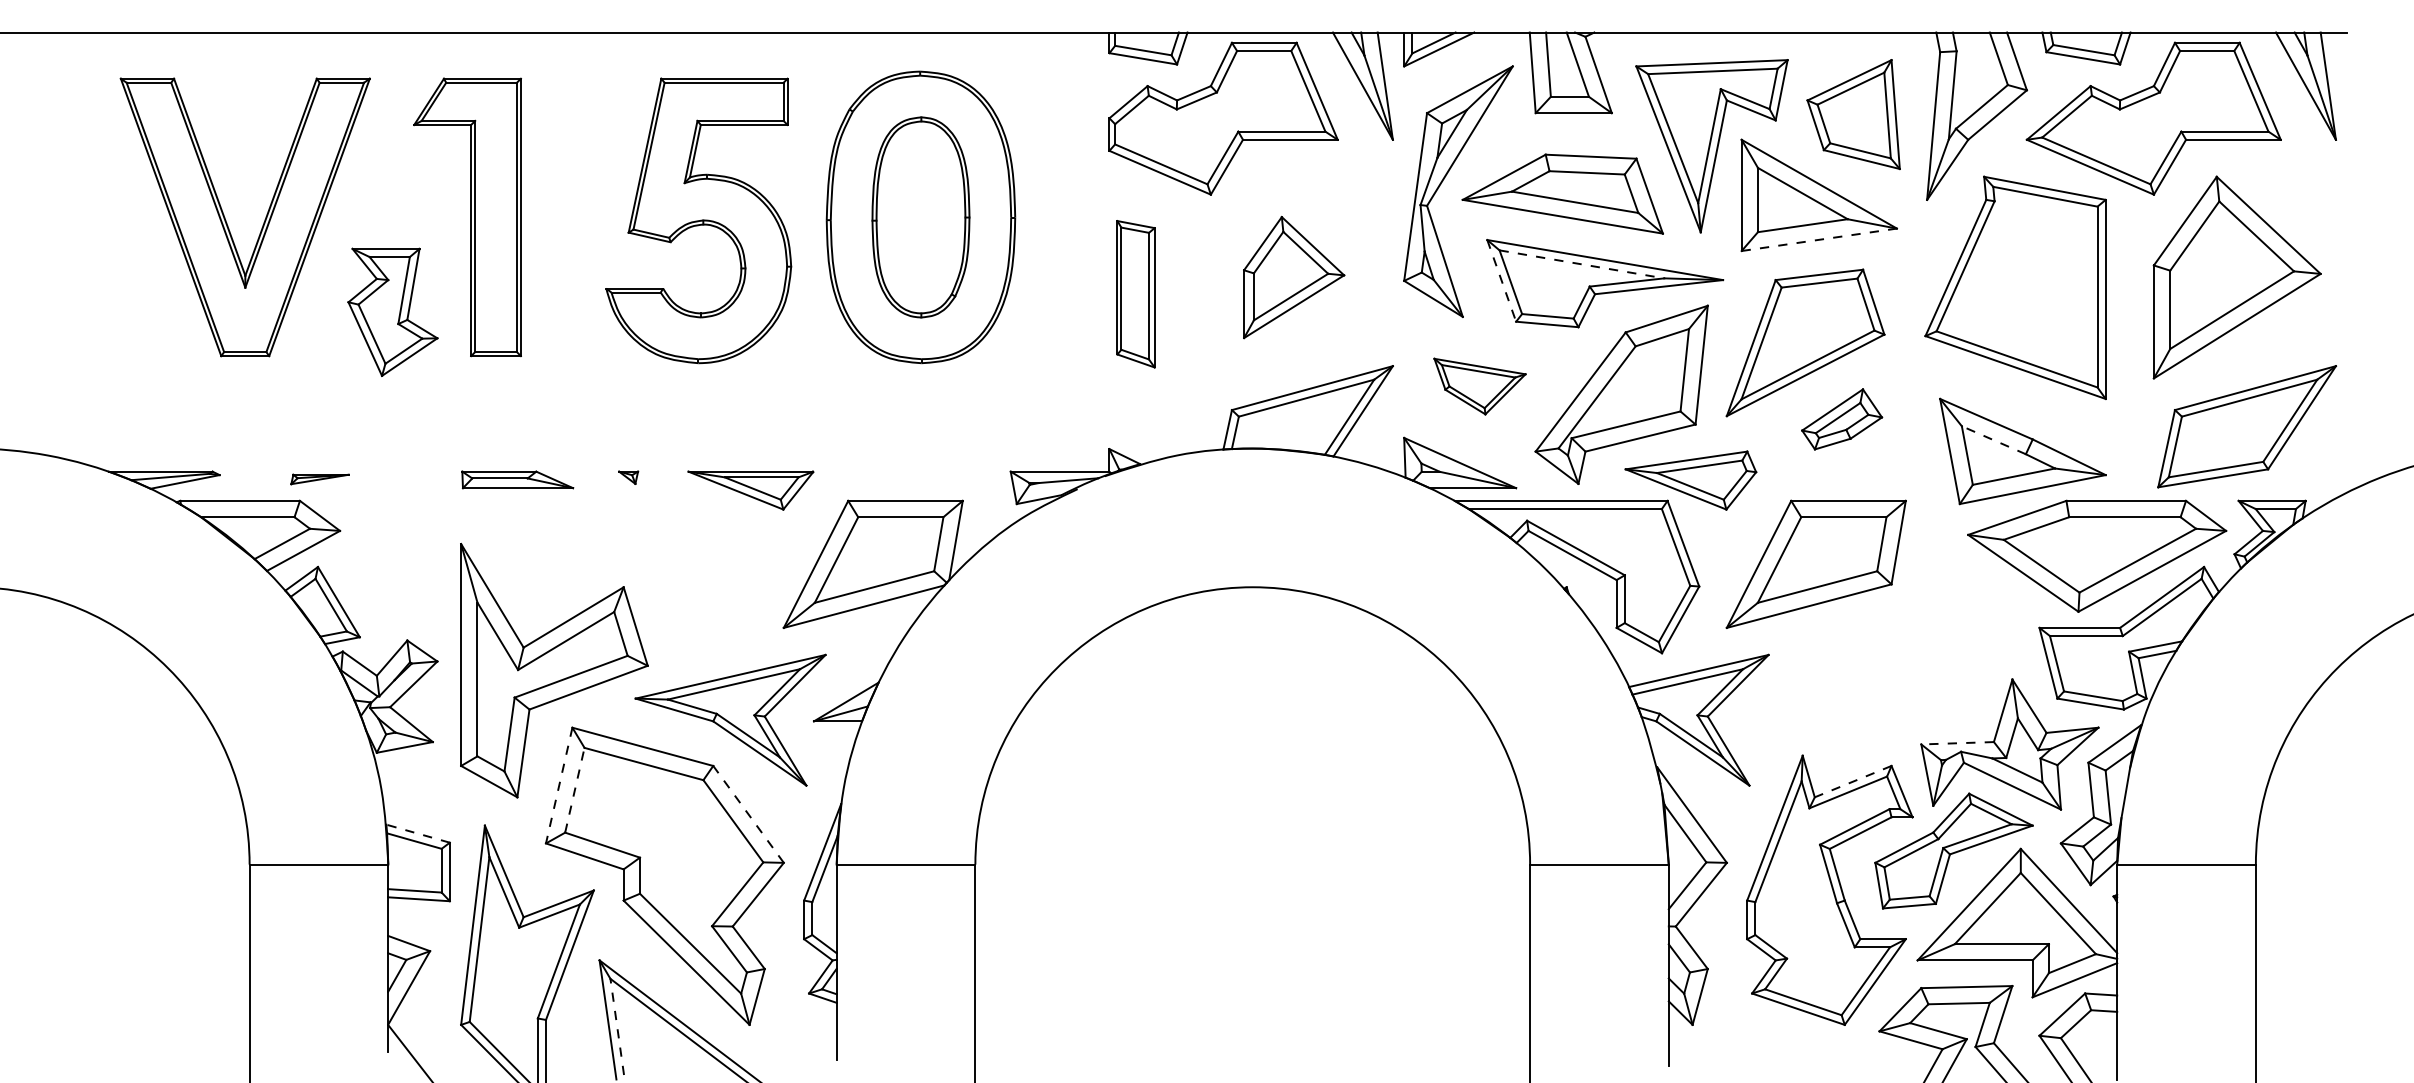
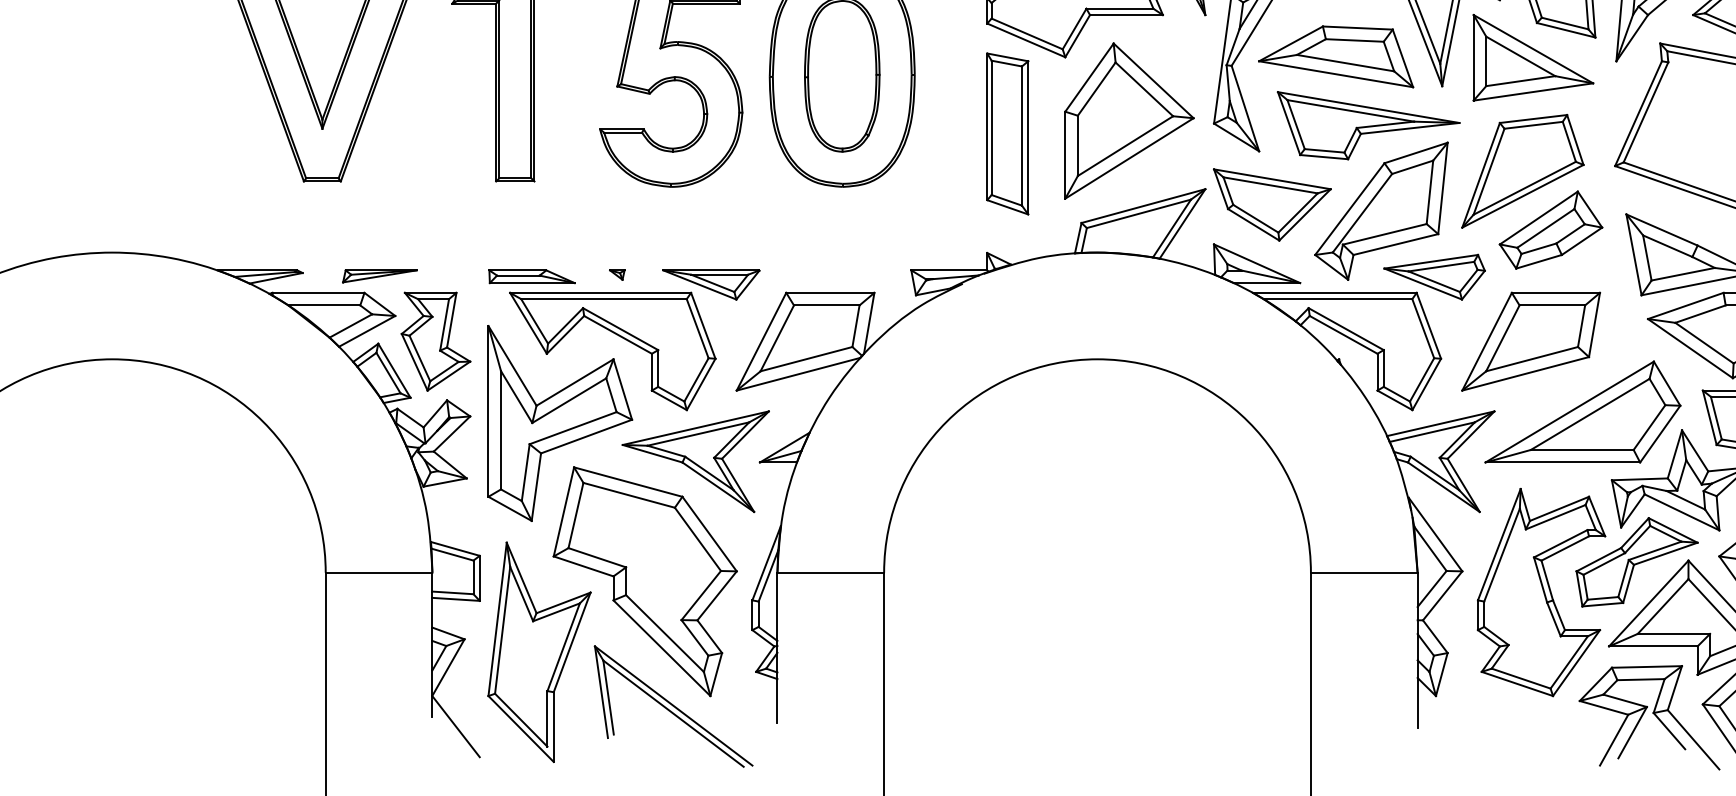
line: (1819, 239) -> (1533, 91), dashed -> solid
line: (1581, 264) -> (1350, 110), dashed -> solid
part: (1293, 277) -> (1128, 120), size x1.67
line: (1501, 281) -> (1288, 124), dashed -> solid
part: (1135, 293) -> (1007, 133), size x1.43
part: (392, 311) -> (435, 341), moved
part: (1479, 386) -> (1271, 204), size x1.67
part: (1841, 419) -> (1550, 230), size x1.67
line: (1993, 440) -> (1667, 246), dashed -> solid
part: (319, 479) -> (379, 276), size x1.67
part: (632, 558) -> (620, 337), added
part: (1883, 655) -> (1582, 411), added
line: (1957, 743) -> (1639, 479), dashed -> solid
line: (1852, 781) -> (1558, 508), dashed -> solid
line: (559, 786) -> (564, 512), dashed -> solid
line: (574, 789) -> (575, 514), dashed -> solid
line: (748, 814) -> (709, 534), dashed -> solid
line: (418, 833) -> (455, 548), dashed -> solid
line: (617, 1026) -> (608, 697), dashed -> solid

